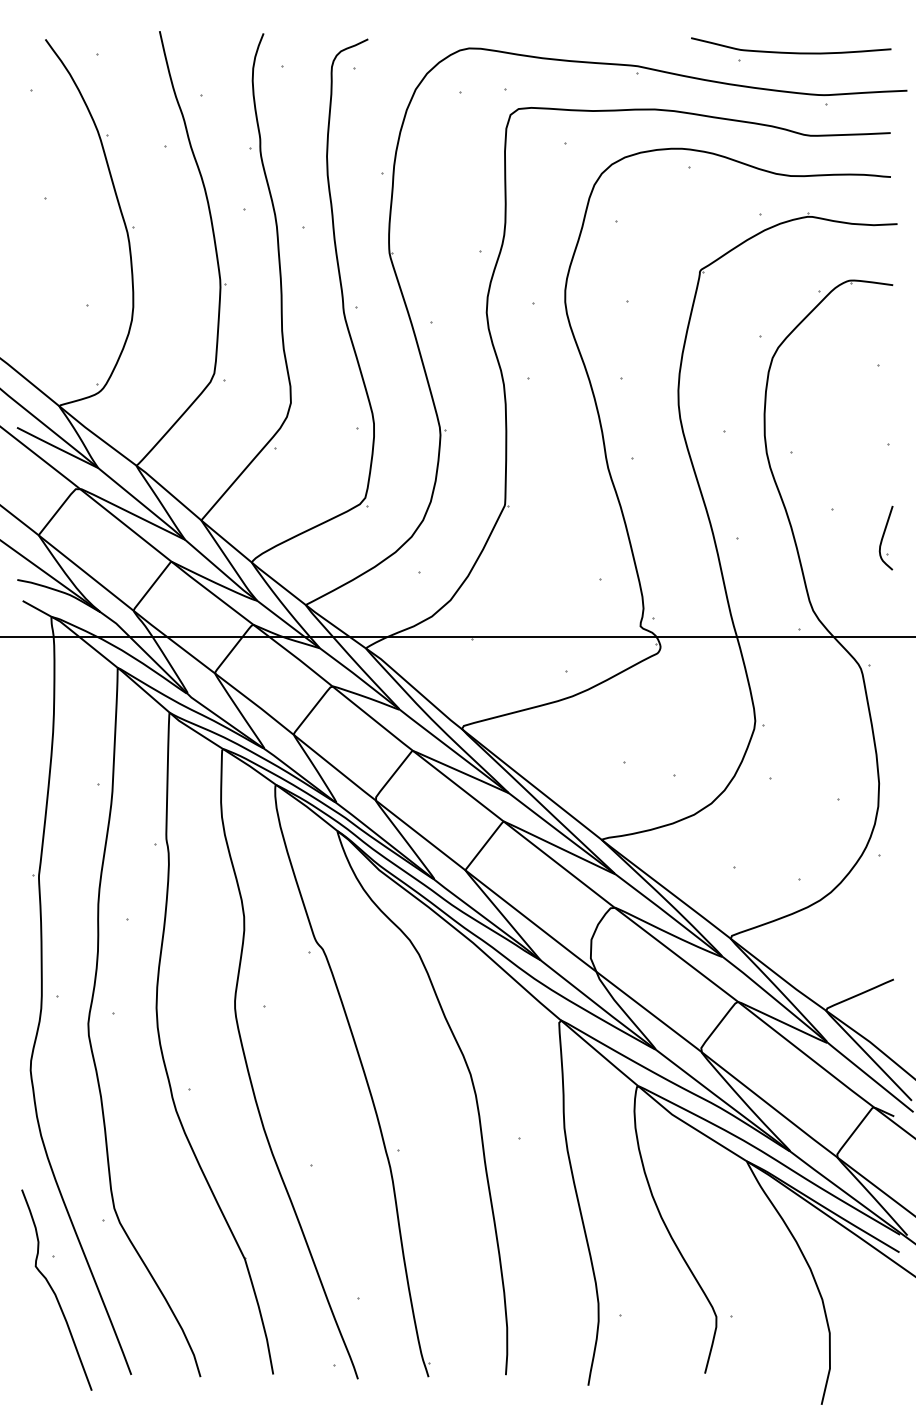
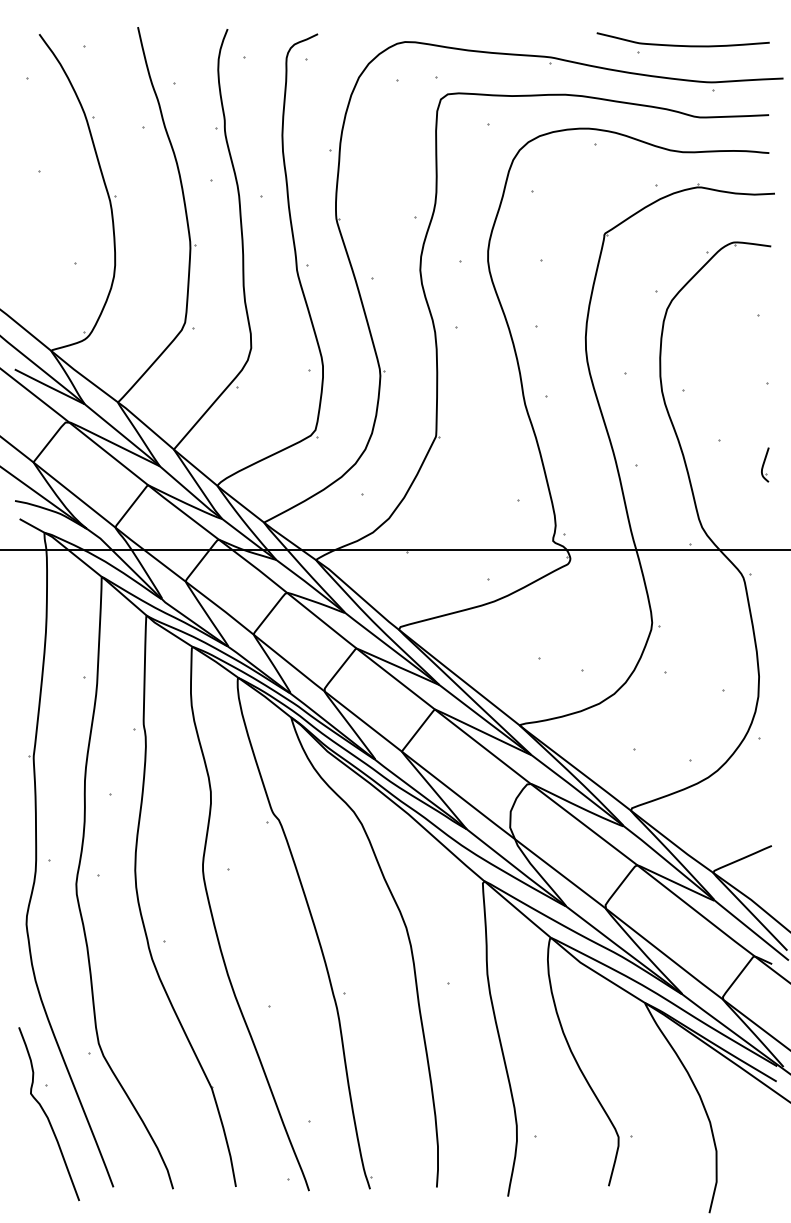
part: (886, 538) -> (765, 465), size x0.62

